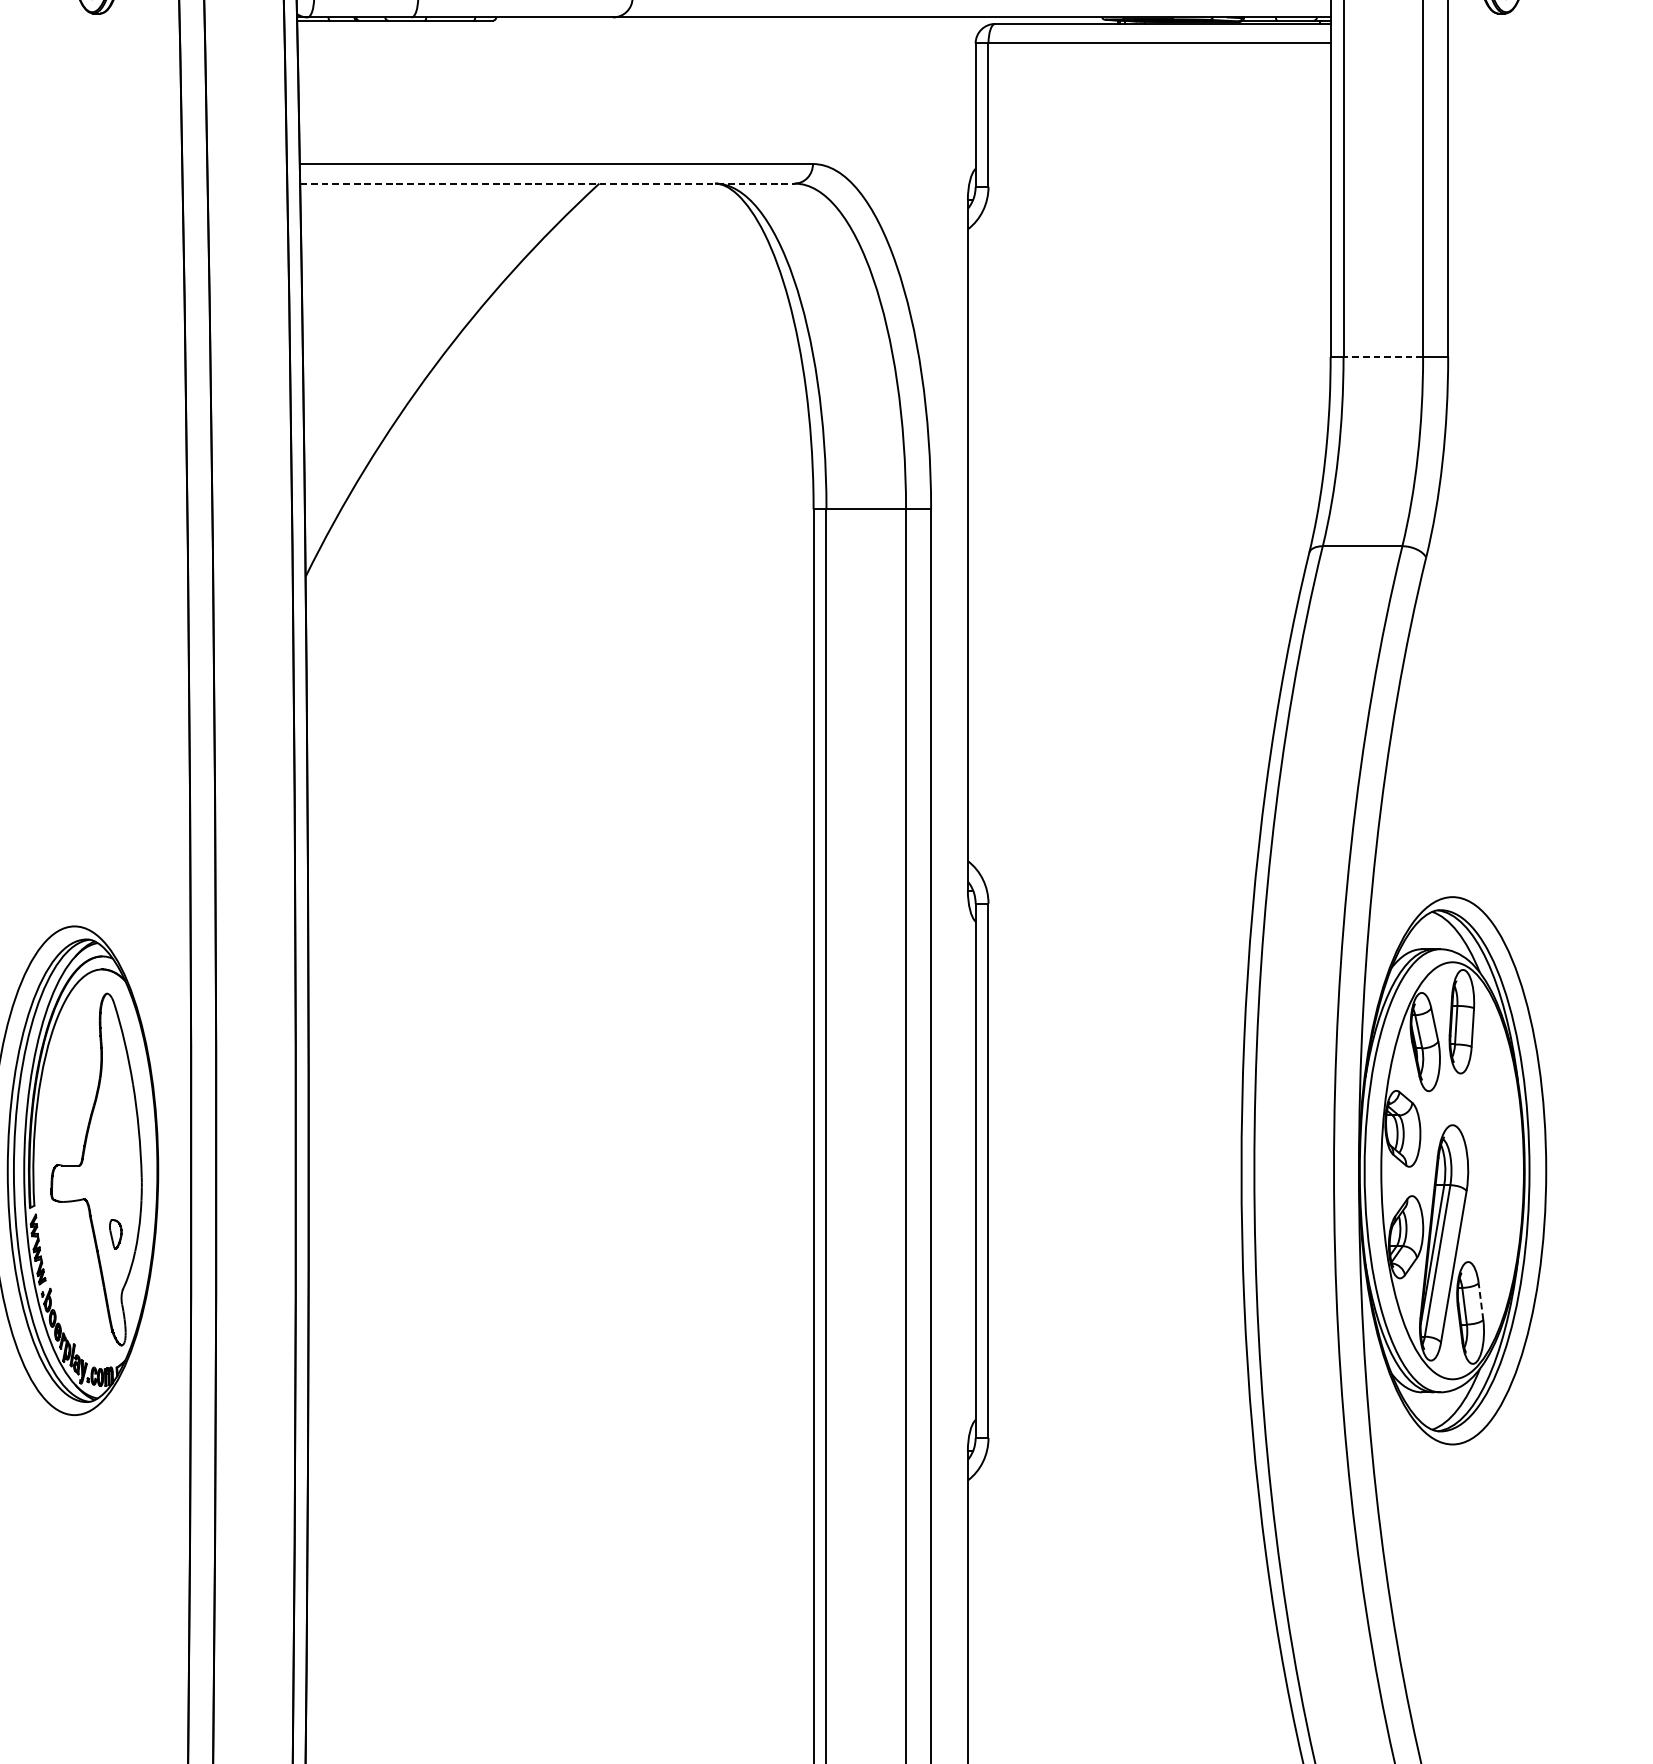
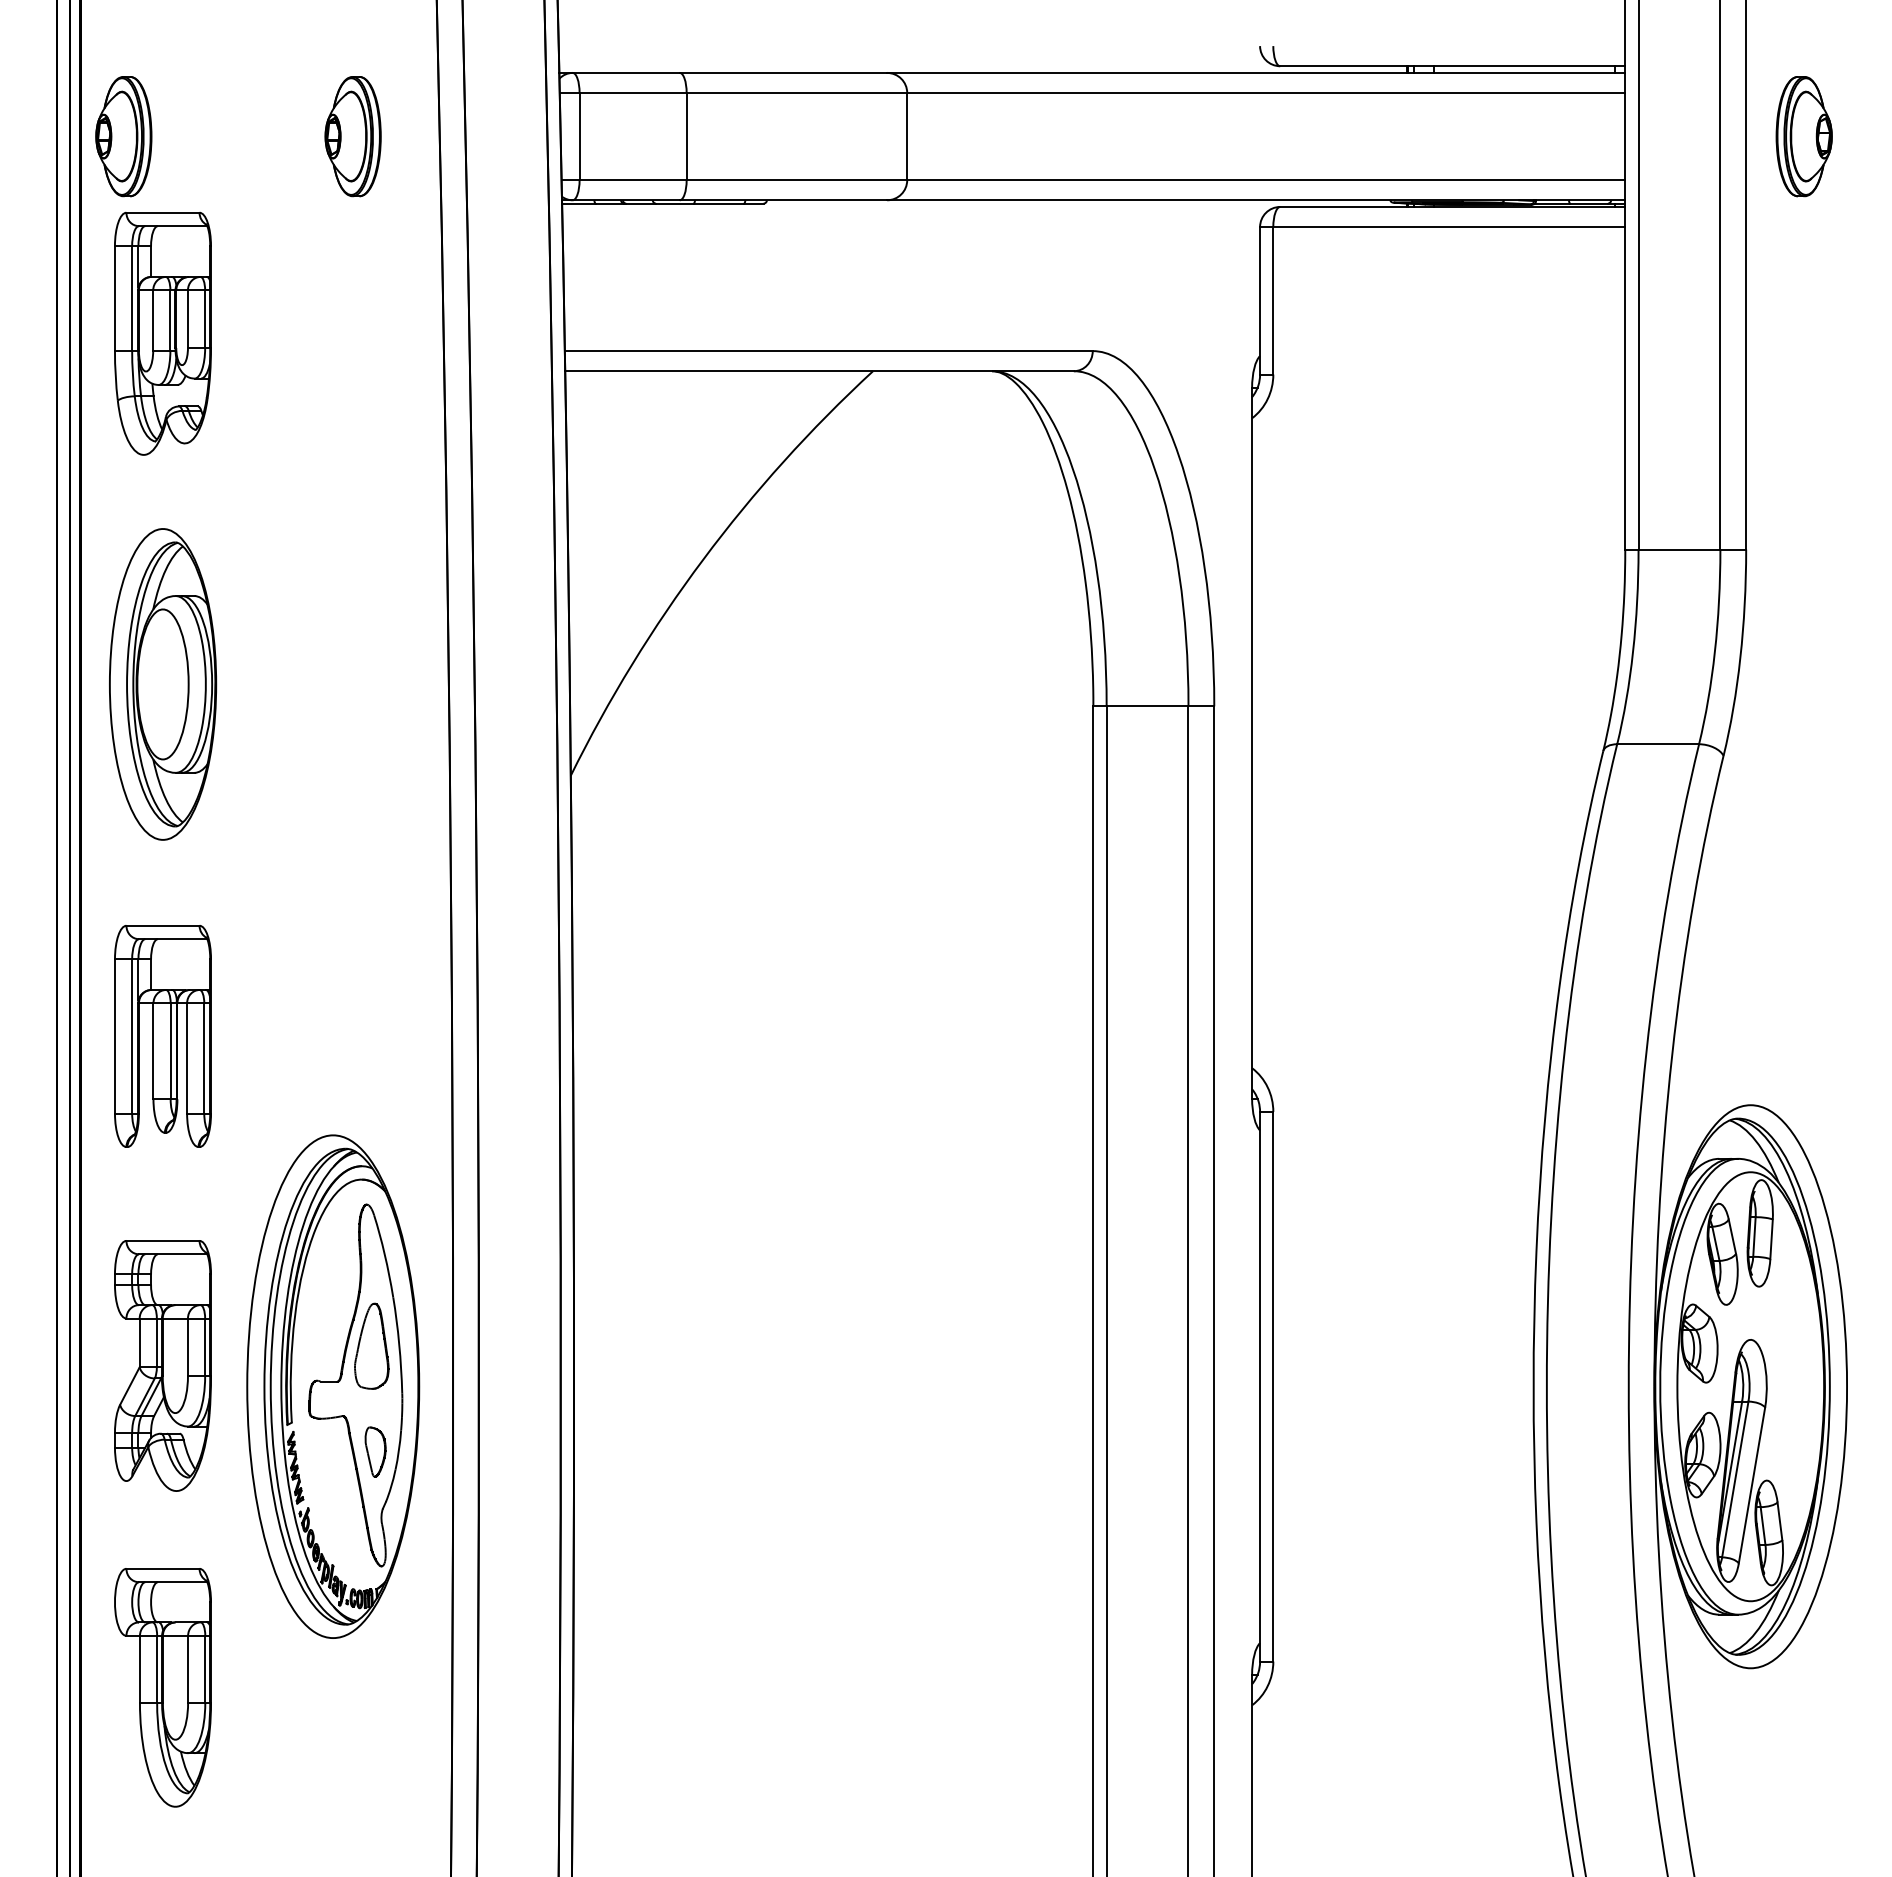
line: (548, 183) -> (820, 371), dashed -> solid
line: (1383, 356) -> (1679, 549), dashed -> solid
part: (111, 1130) -> (371, 1345), added
part: (115, 1233) -> (375, 1451), size x1.67
line: (1480, 1300) -> (1779, 1520), dashed -> solid

